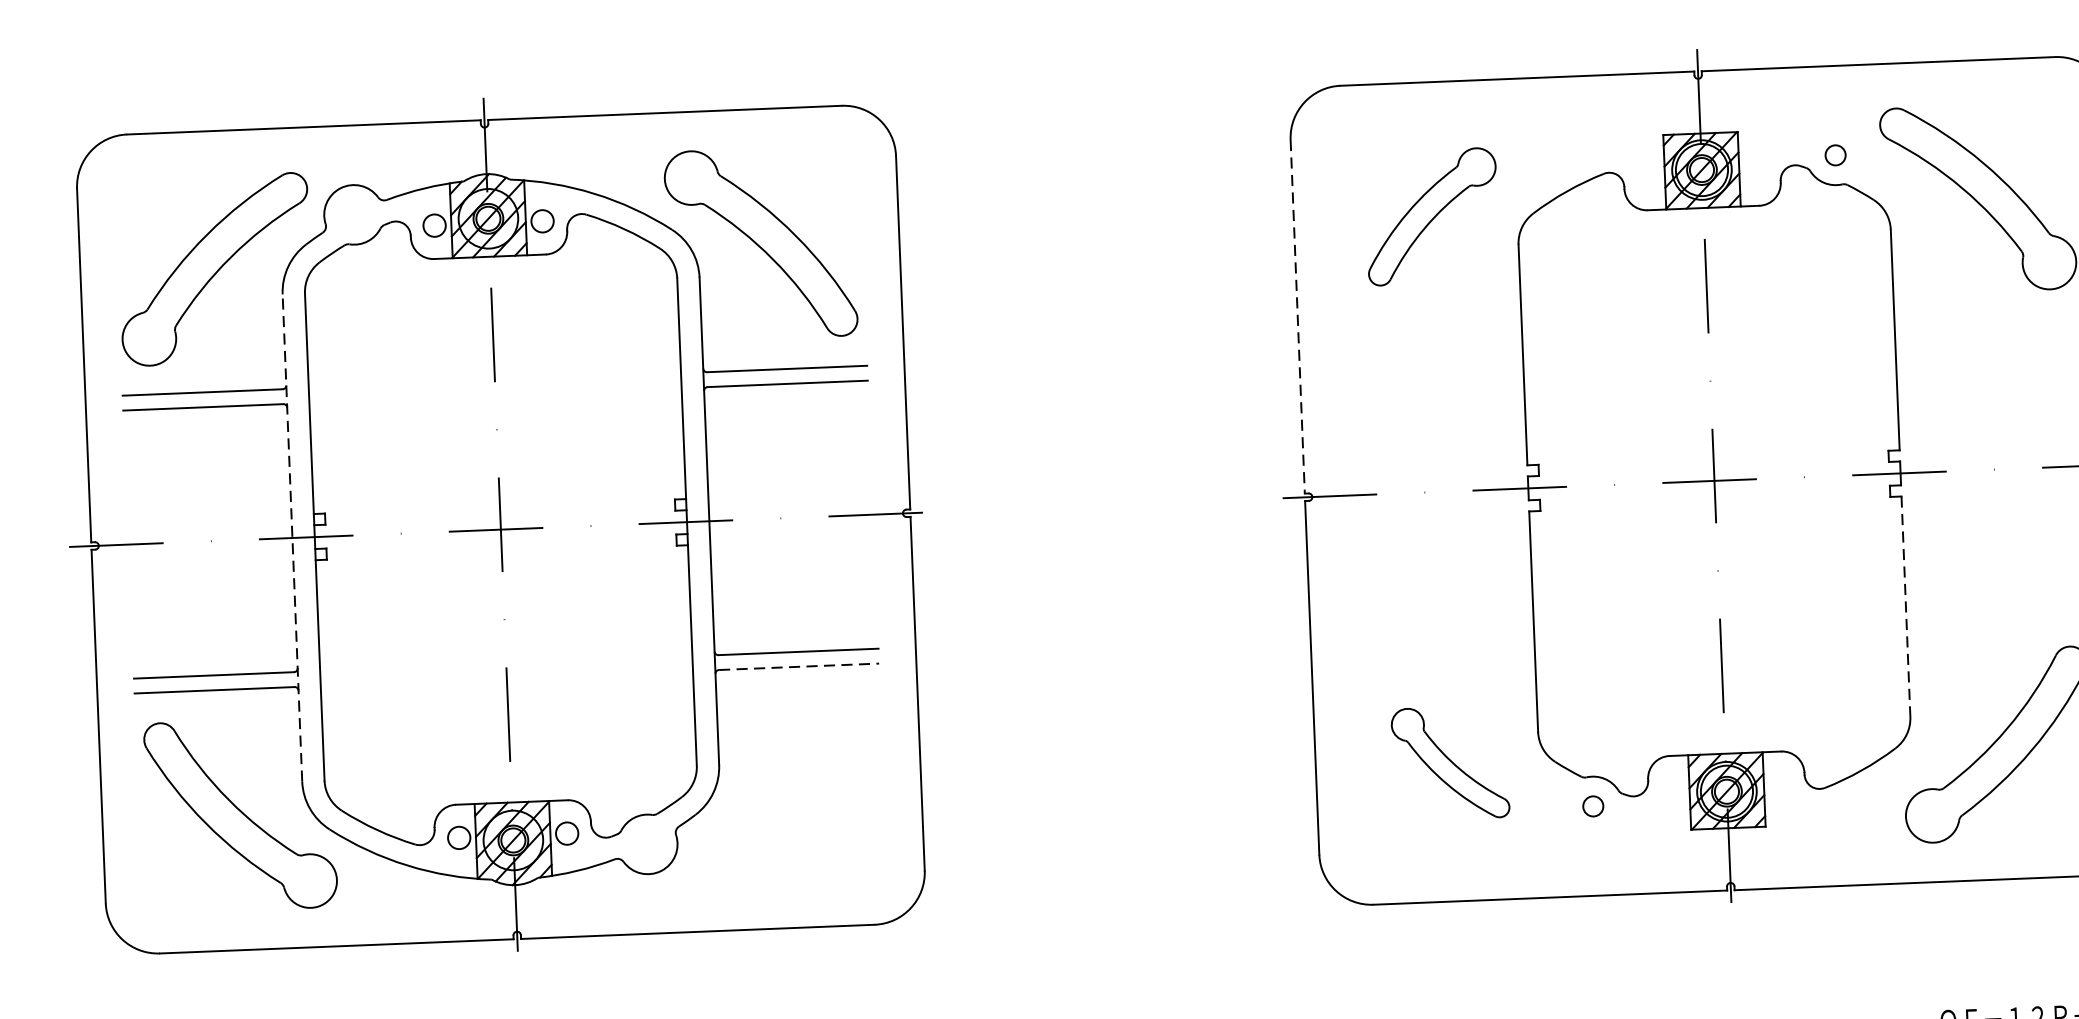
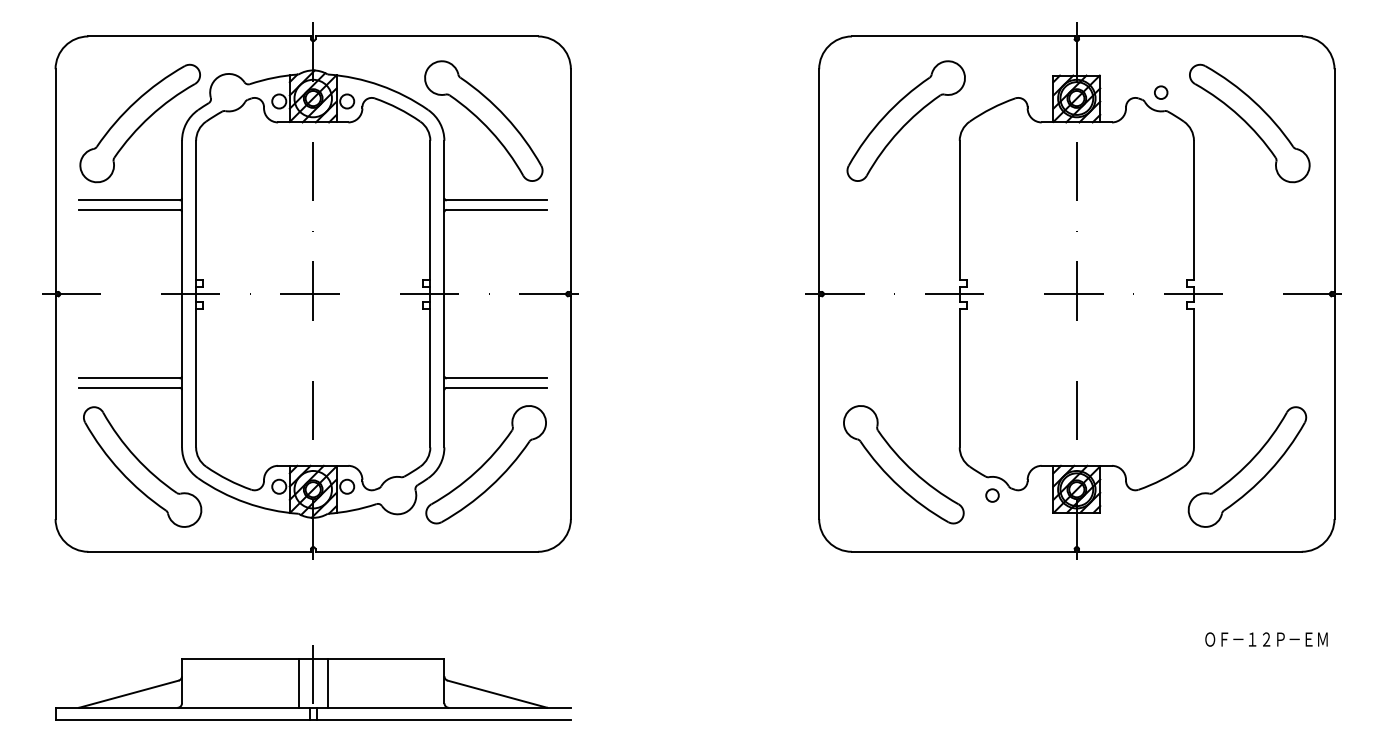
part: (1431, 215) -> (905, 120), size x1.43
line: (1298, 318) -> (819, 181), dashed -> solid
line: (293, 536) -> (182, 293), dashed -> solid
line: (1905, 607) -> (1193, 378), dashed -> solid
line: (799, 666) -> (497, 387), dashed -> solid
part: (1449, 762) -> (903, 464), size x1.67
part: (785, 789) -> (485, 464), added

